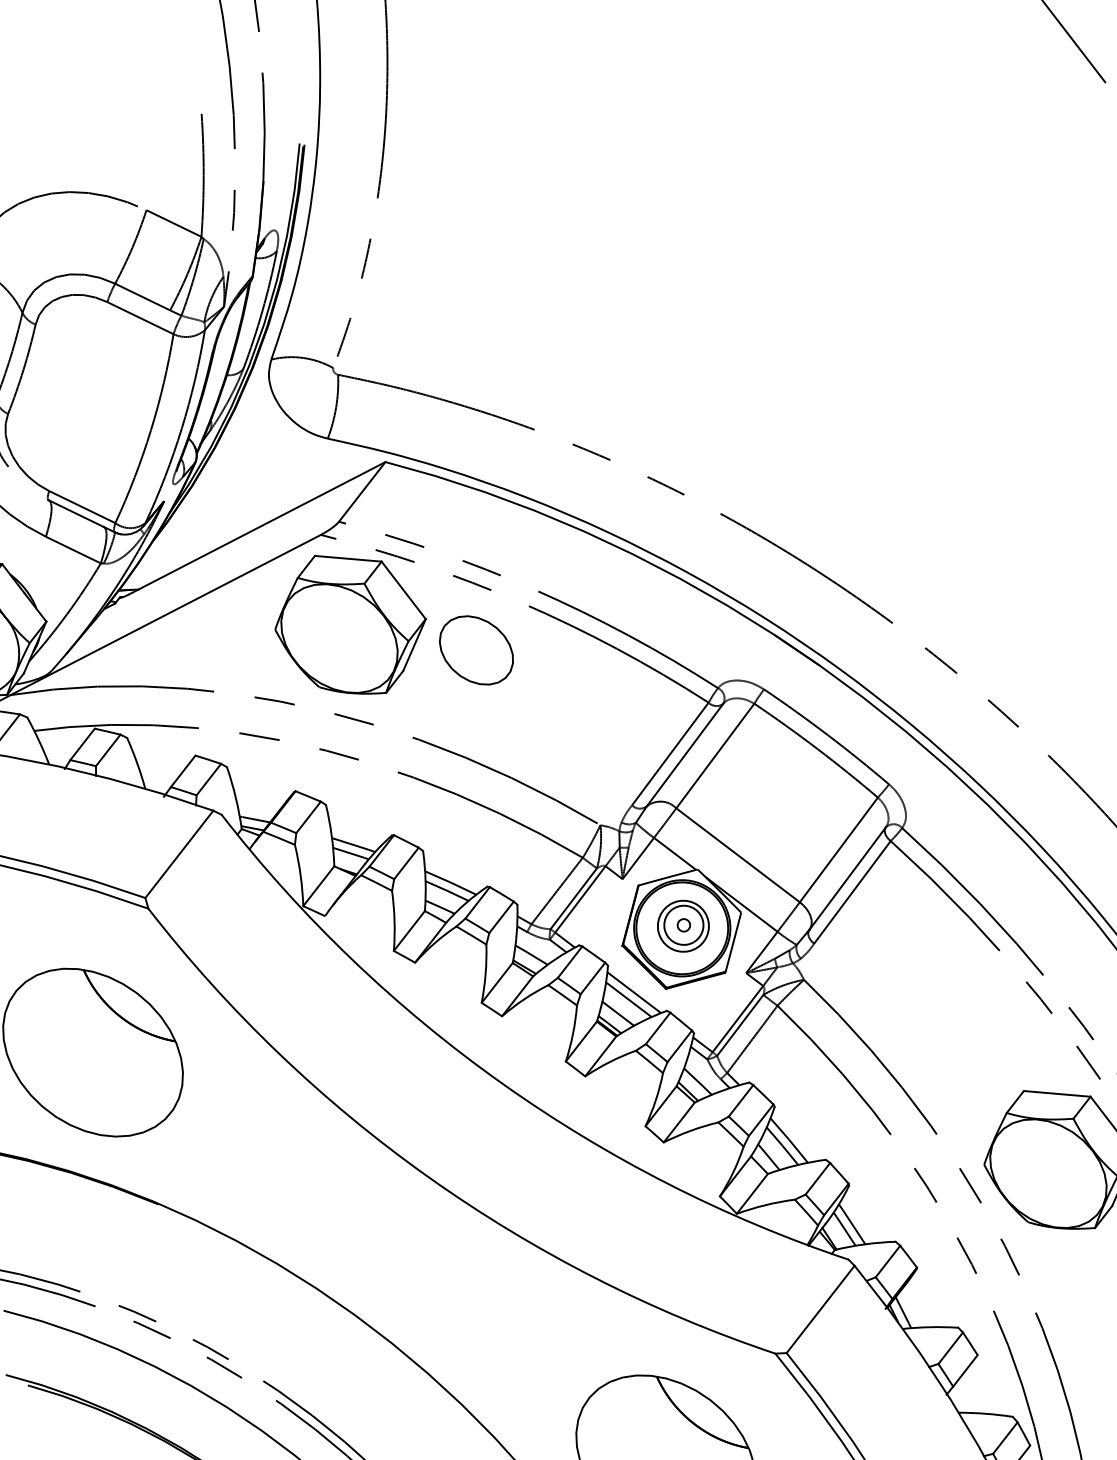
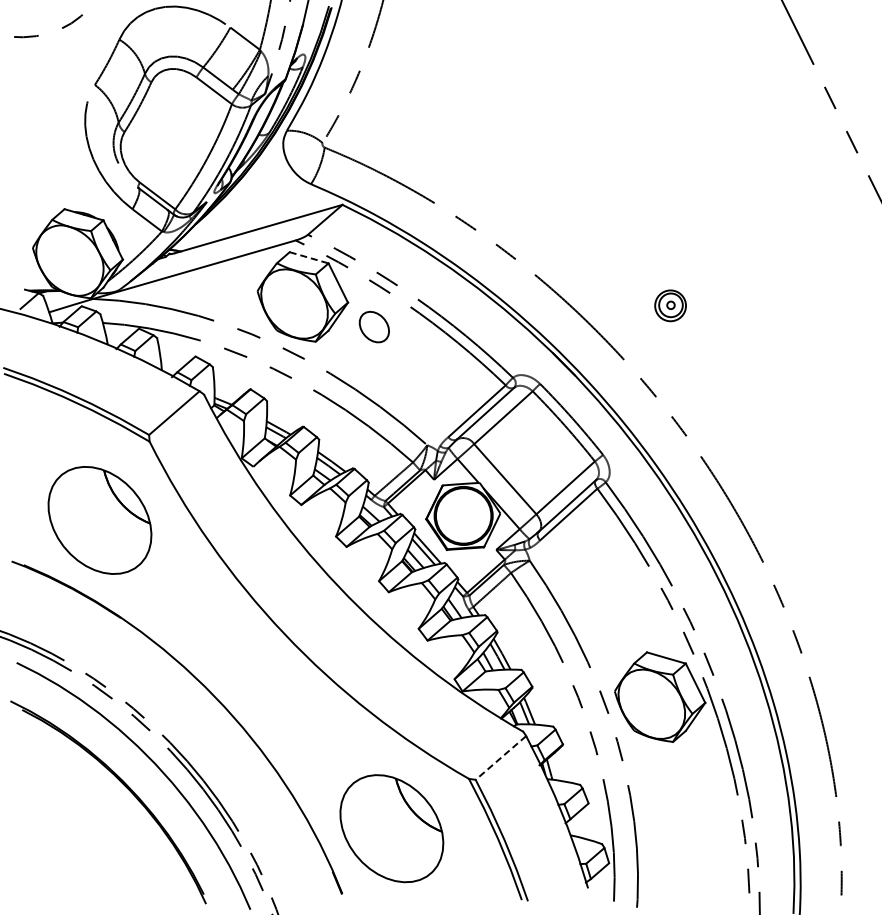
line: (348, 558) -> (309, 257), solid -> dashed
part: (476, 649) -> (374, 326), size x0.7
part: (683, 925) -> (670, 305), moved
line: (820, 1310) -> (500, 758), solid -> dashed

